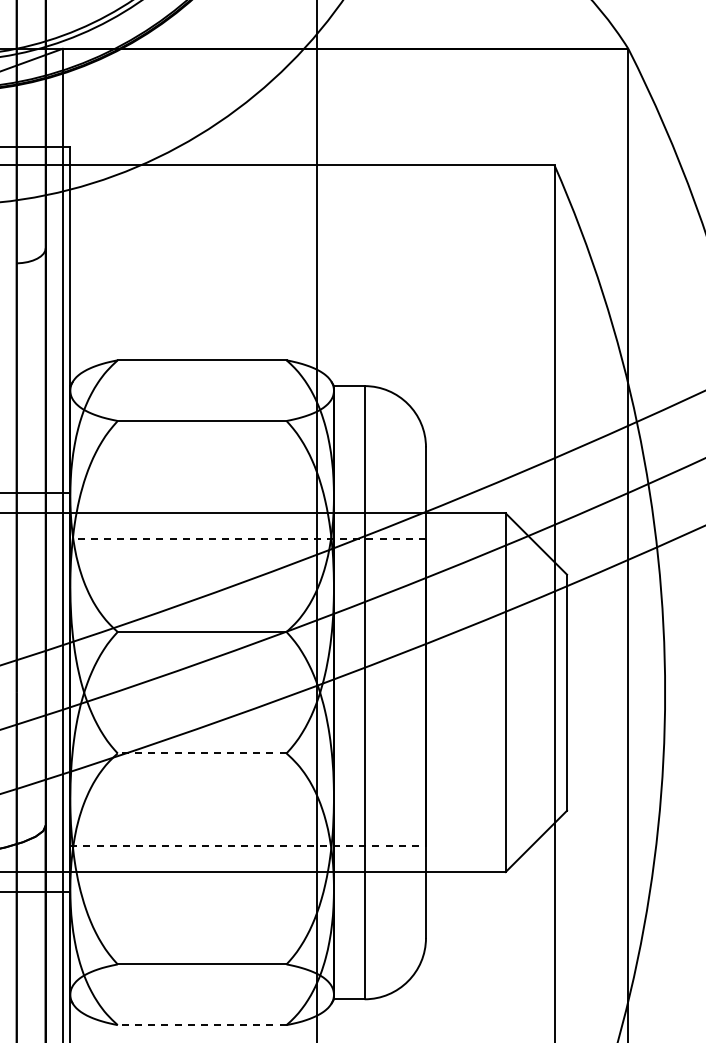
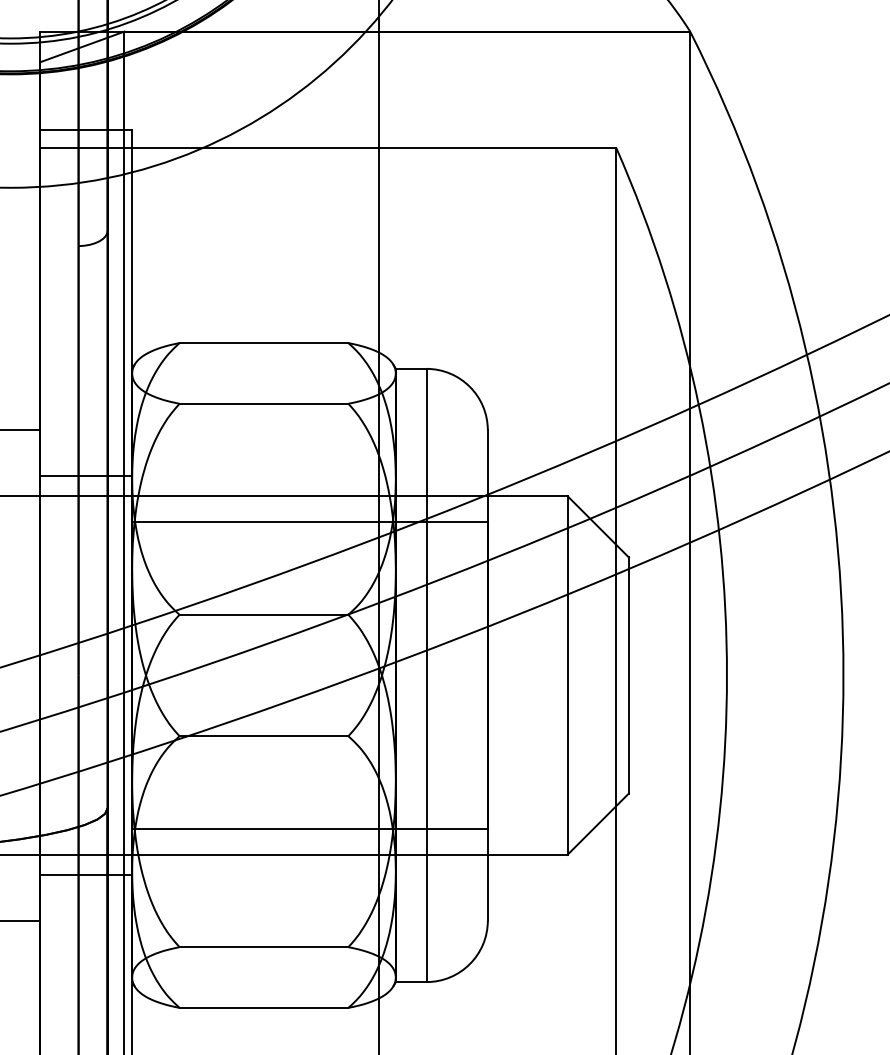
line: (248, 539) -> (310, 522), dashed -> solid
line: (201, 753) -> (263, 736), dashed -> solid
line: (248, 845) -> (310, 828), dashed -> solid
line: (201, 1024) -> (263, 1007), dashed -> solid

